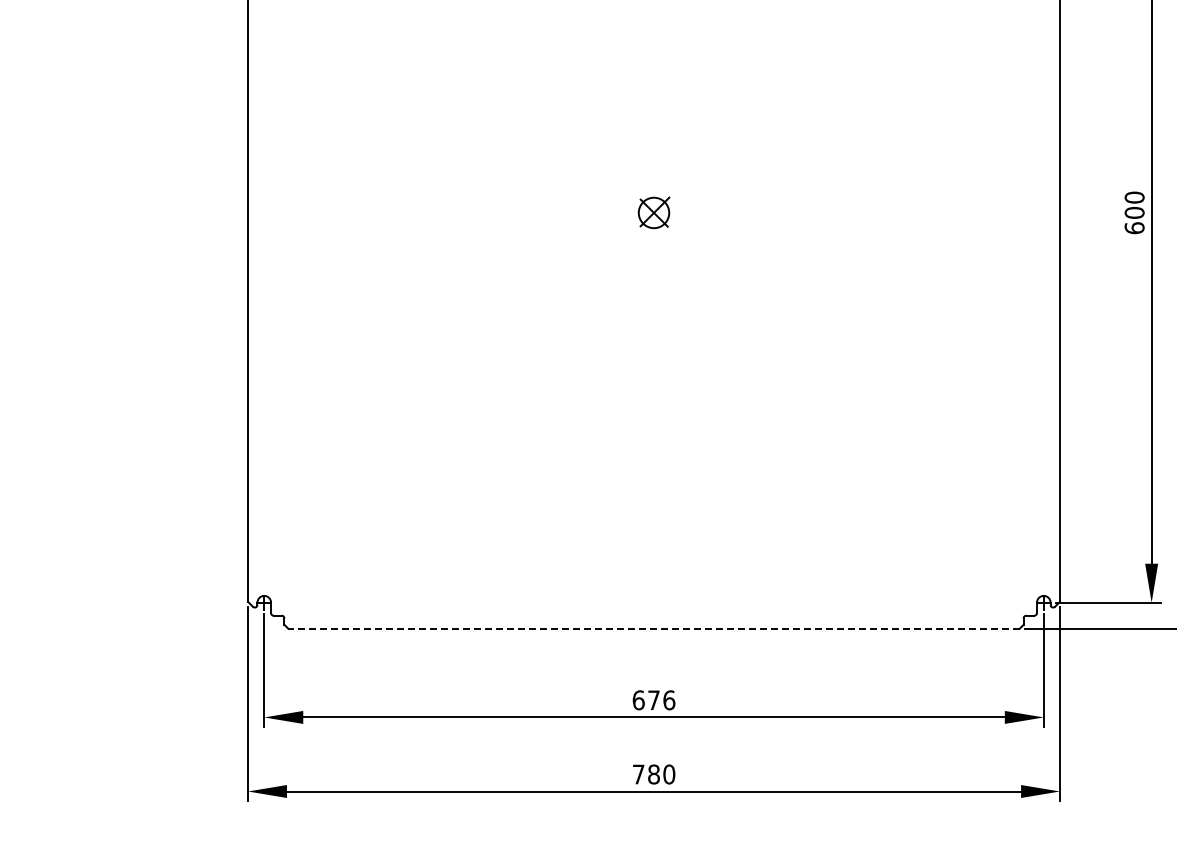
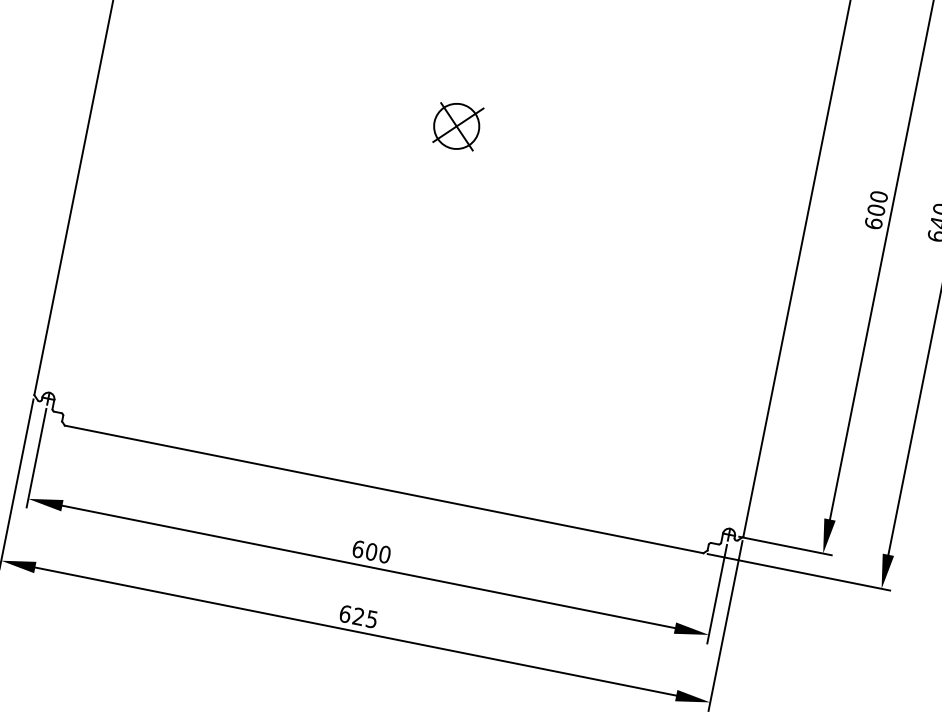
part: (653, 212) -> (456, 125), size x1.67
line: (654, 628) -> (384, 489), dashed -> solid
text: (661, 700) -> (378, 553), 676 -> 600
text: (653, 774) -> (358, 616), 780 -> 625

